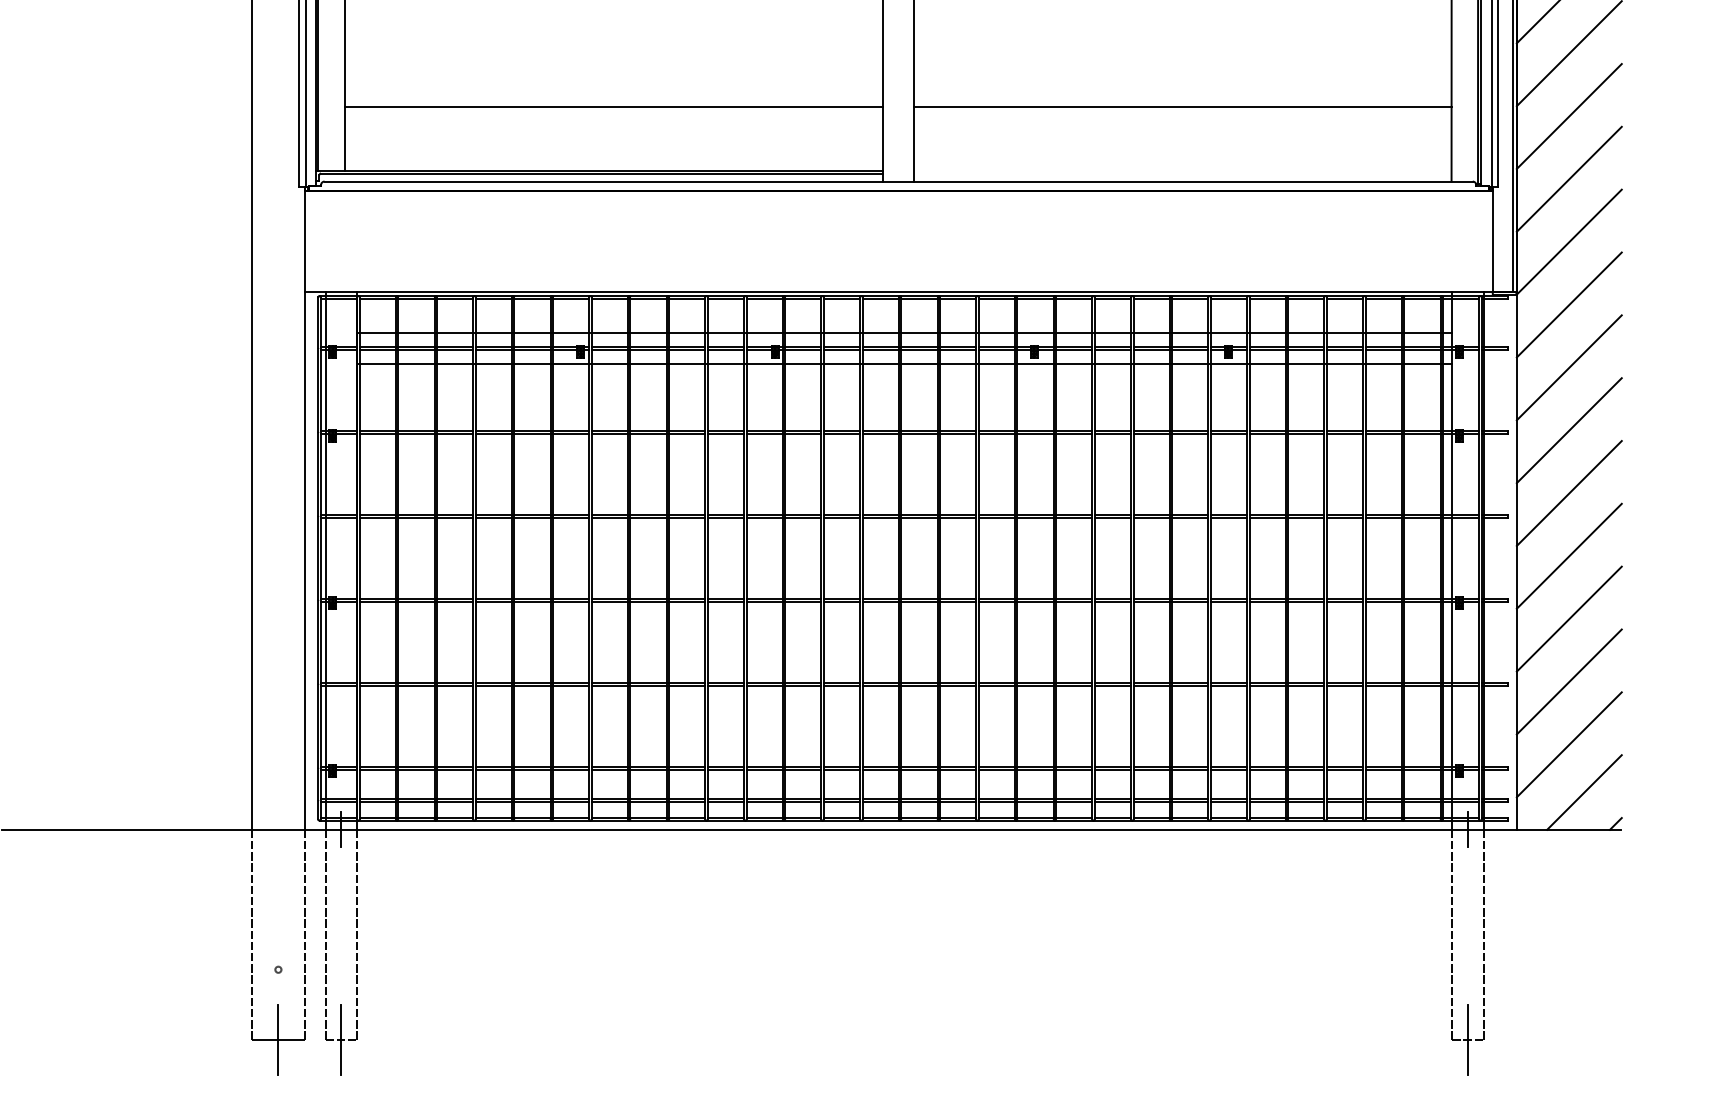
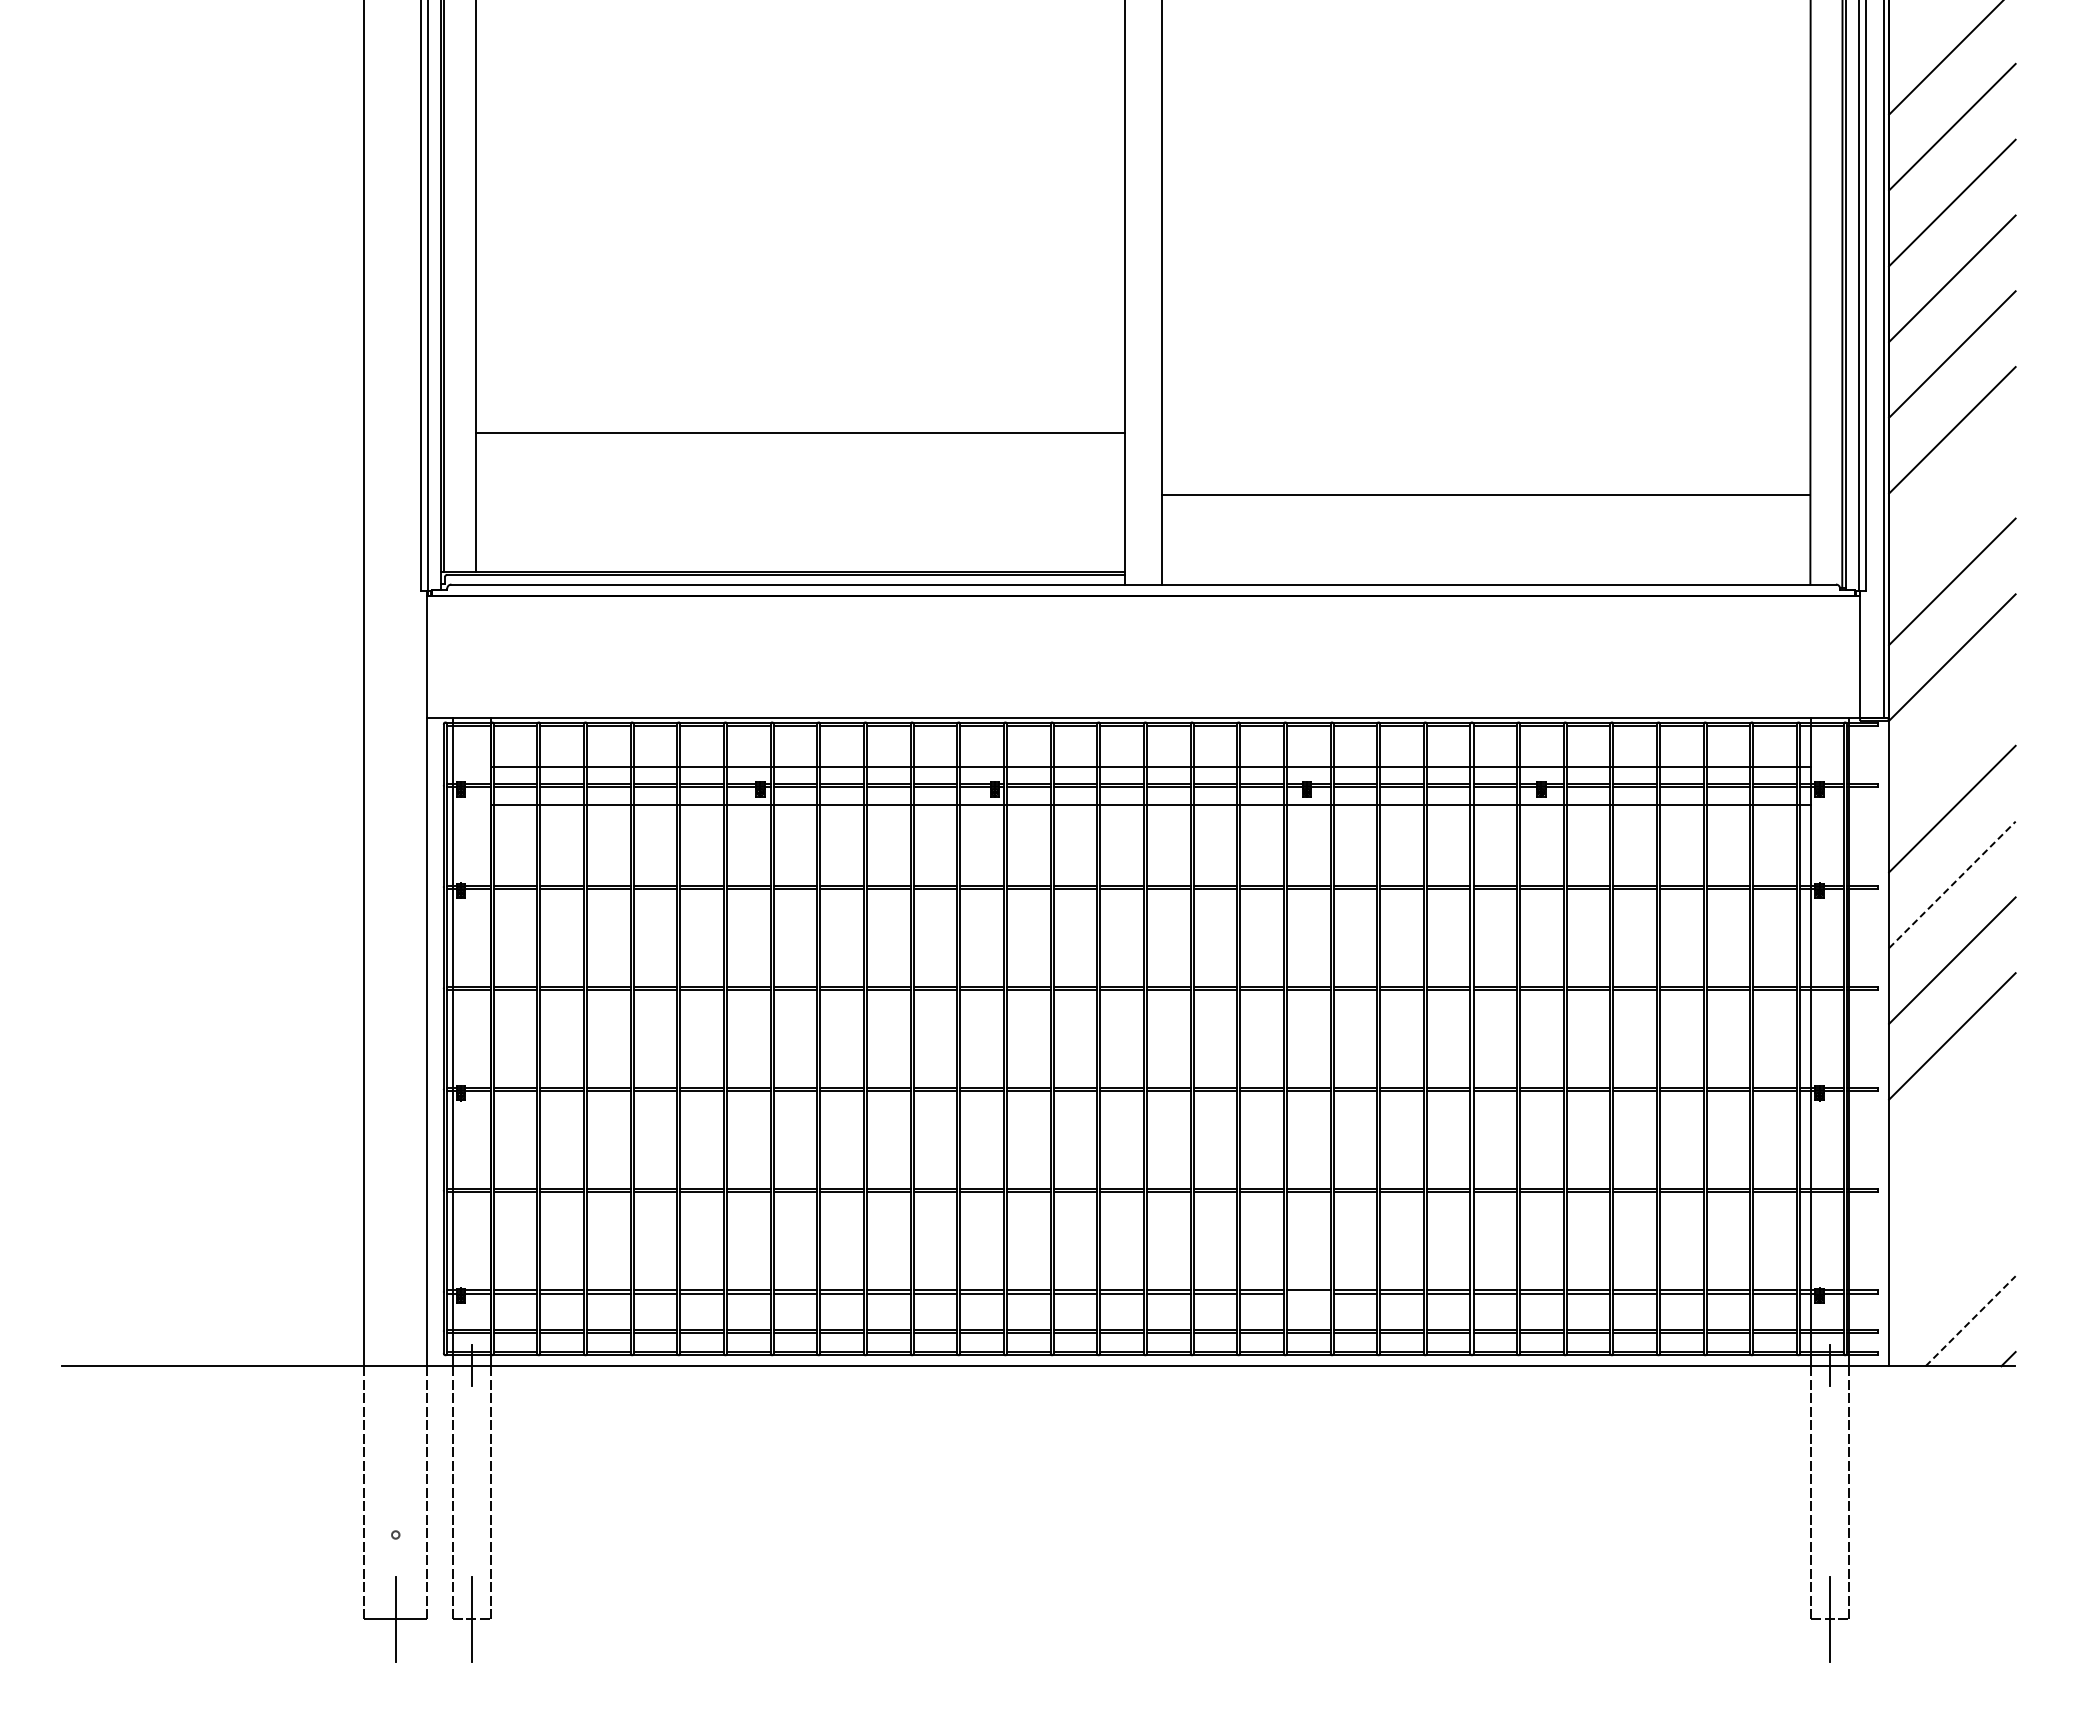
line: (613, 106) -> (799, 432), moved
line: (1569, 116) -> (1952, 505), removed
line: (1569, 305) -> (1952, 733), removed
line: (1569, 430) -> (1952, 884), solid -> dashed
line: (1569, 618) -> (1952, 1111), removed
line: (1569, 681) -> (1952, 1187), removed
line: (1569, 744) -> (1952, 1263), removed
line: (1035, 769) -> (1308, 1293), removed
line: (1584, 792) -> (1970, 1321), solid -> dashed

